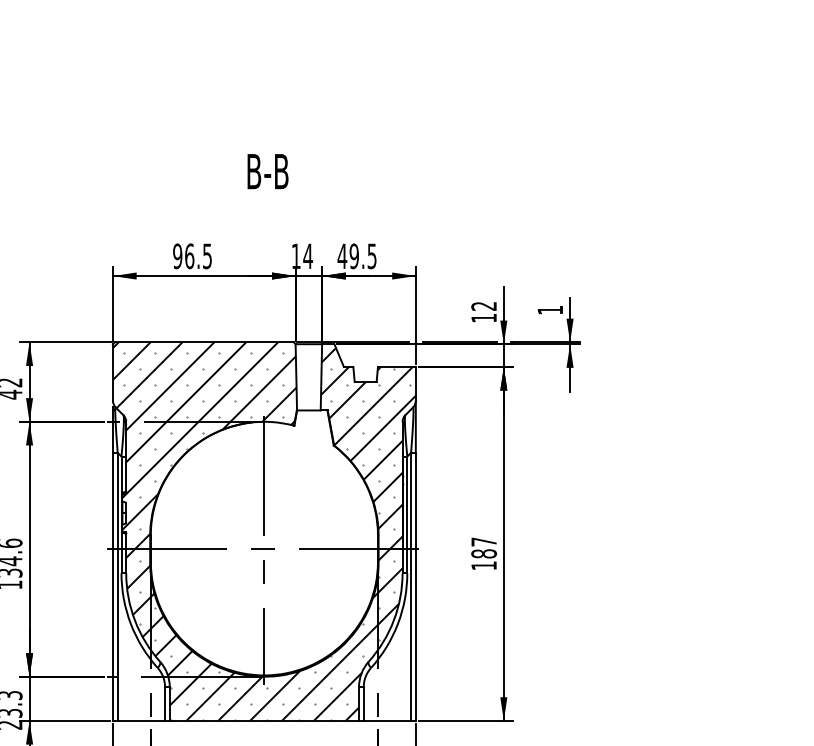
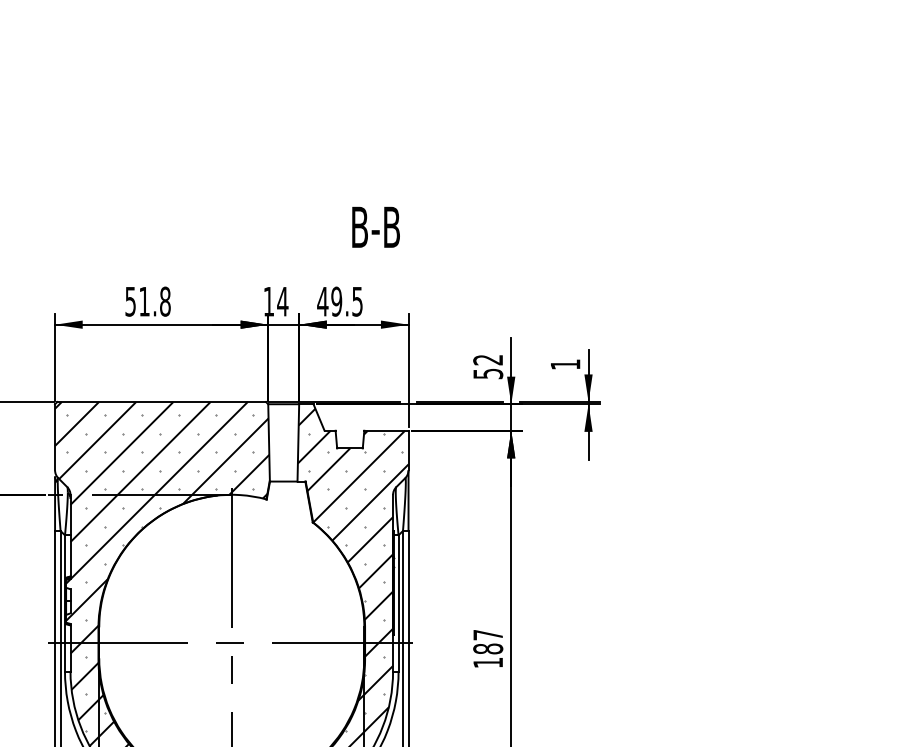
text: (267, 171) -> (375, 227), moved
text: (192, 256) -> (147, 301), 96.5 -> 51.8
text: (483, 318) -> (487, 374), 12 -> 52

